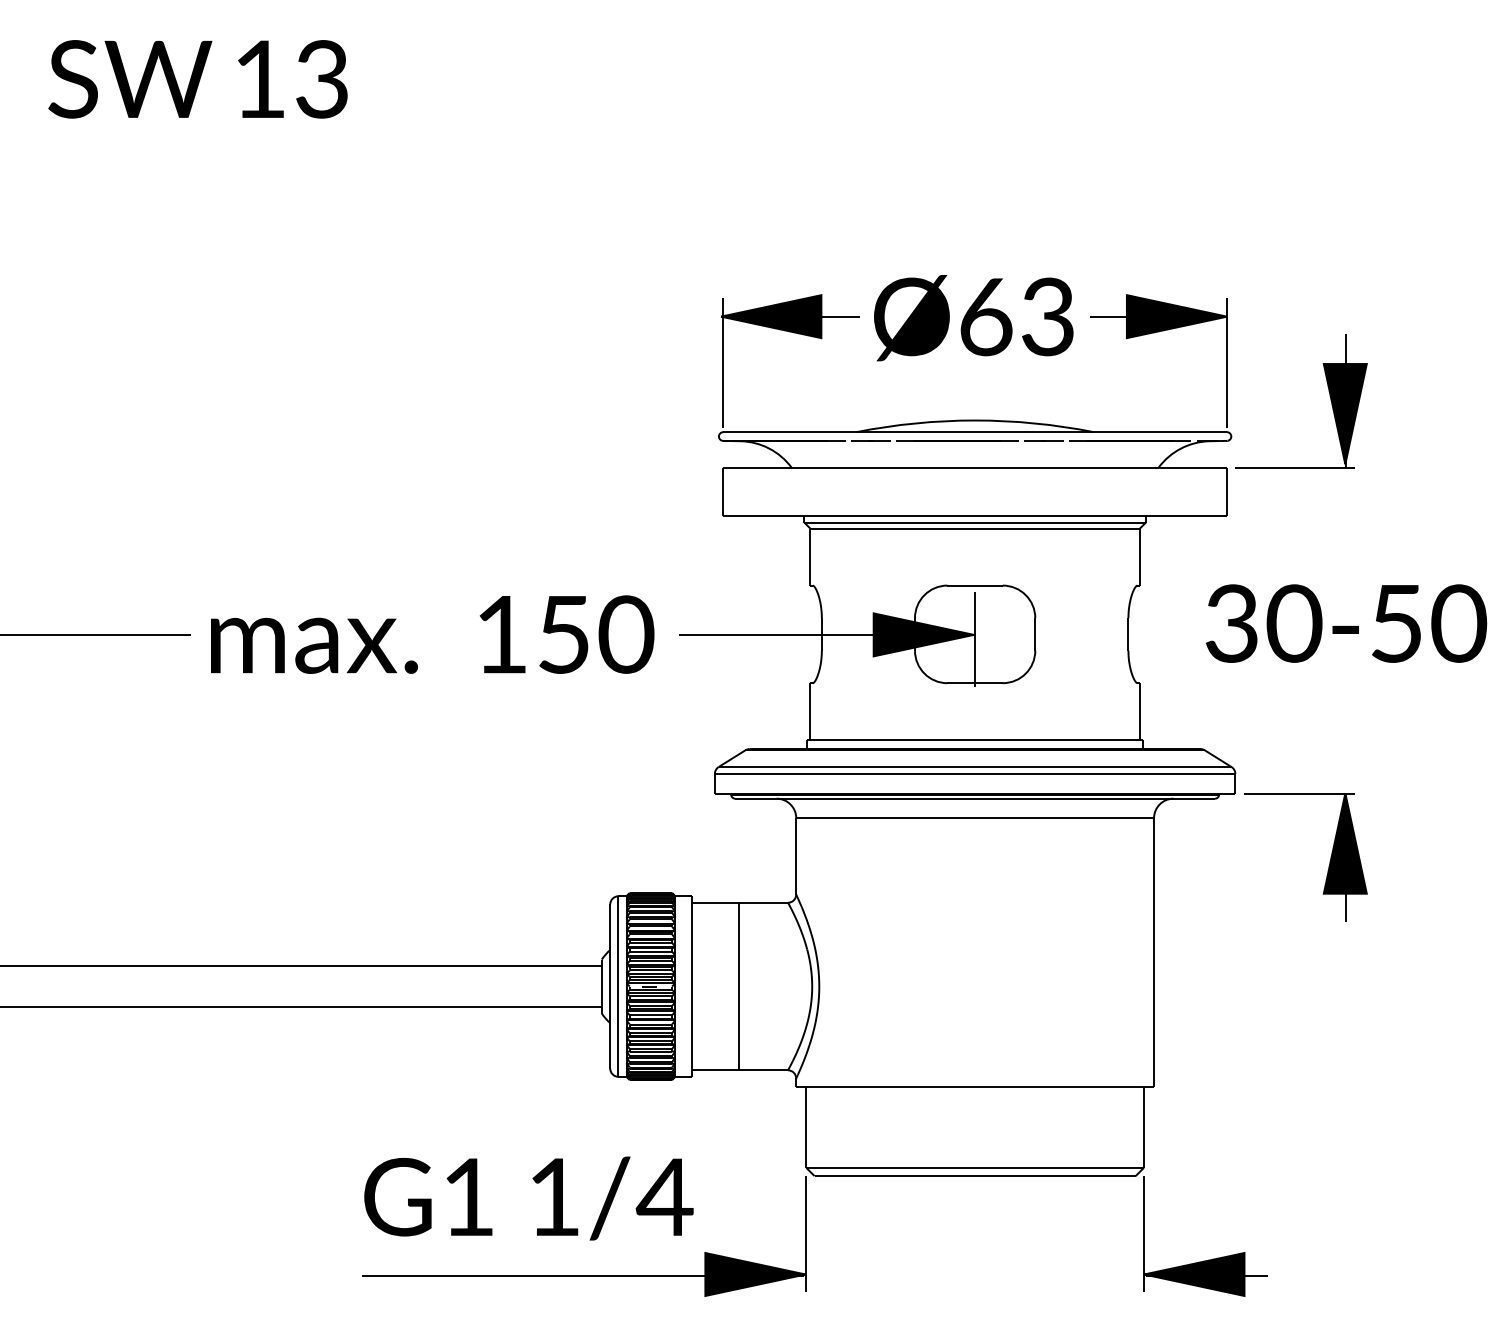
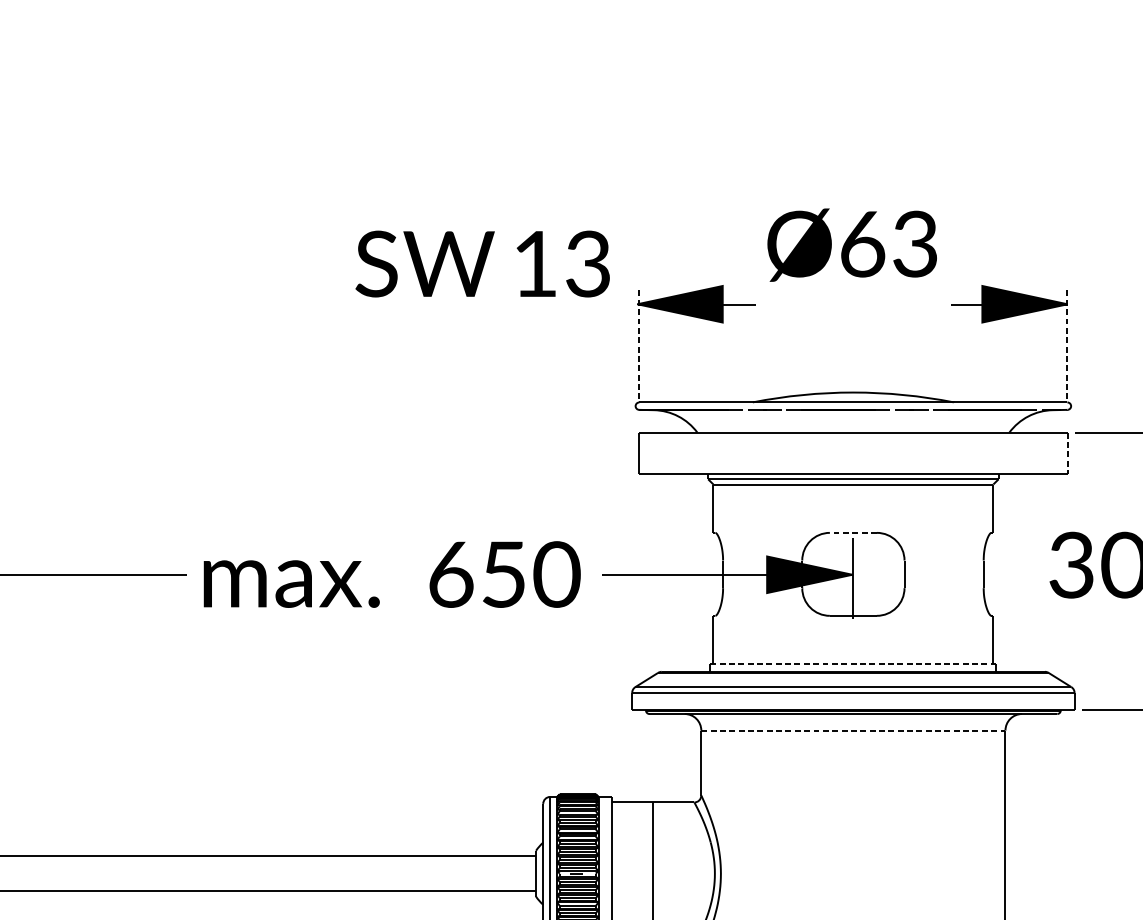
text: (197, 79) -> (482, 264), moved
text: (973, 318) -> (852, 245), moved
line: (723, 362) -> (639, 343), solid -> dashed
line: (1226, 362) -> (1067, 343), solid -> dashed
line: (1227, 492) -> (1067, 453), solid -> dashed
line: (975, 585) -> (853, 532), solid -> dashed
text: (502, 634) -> (451, 574), 150 -> 650
line: (975, 740) -> (853, 664), solid -> dashed
line: (975, 818) -> (853, 730), solid -> dashed

